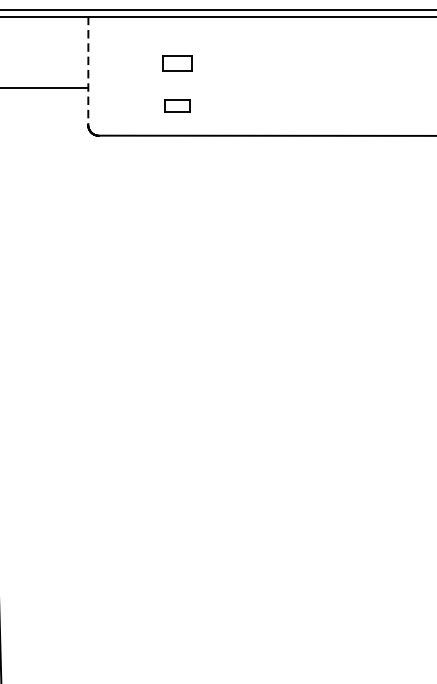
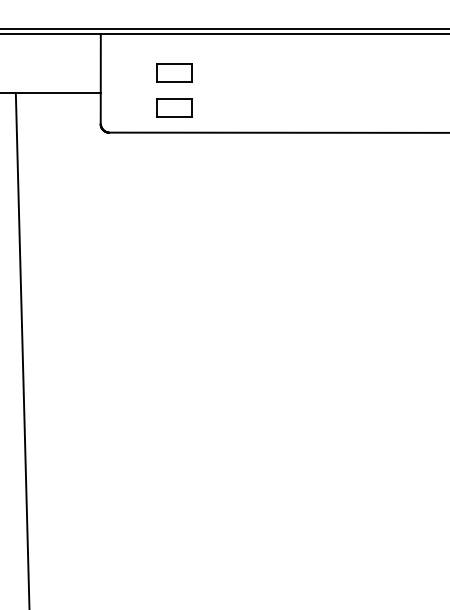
part: (177, 62) -> (174, 72), size x1.43
line: (88, 71) -> (100, 79), dashed -> solid
part: (177, 105) -> (174, 107), size x1.67

